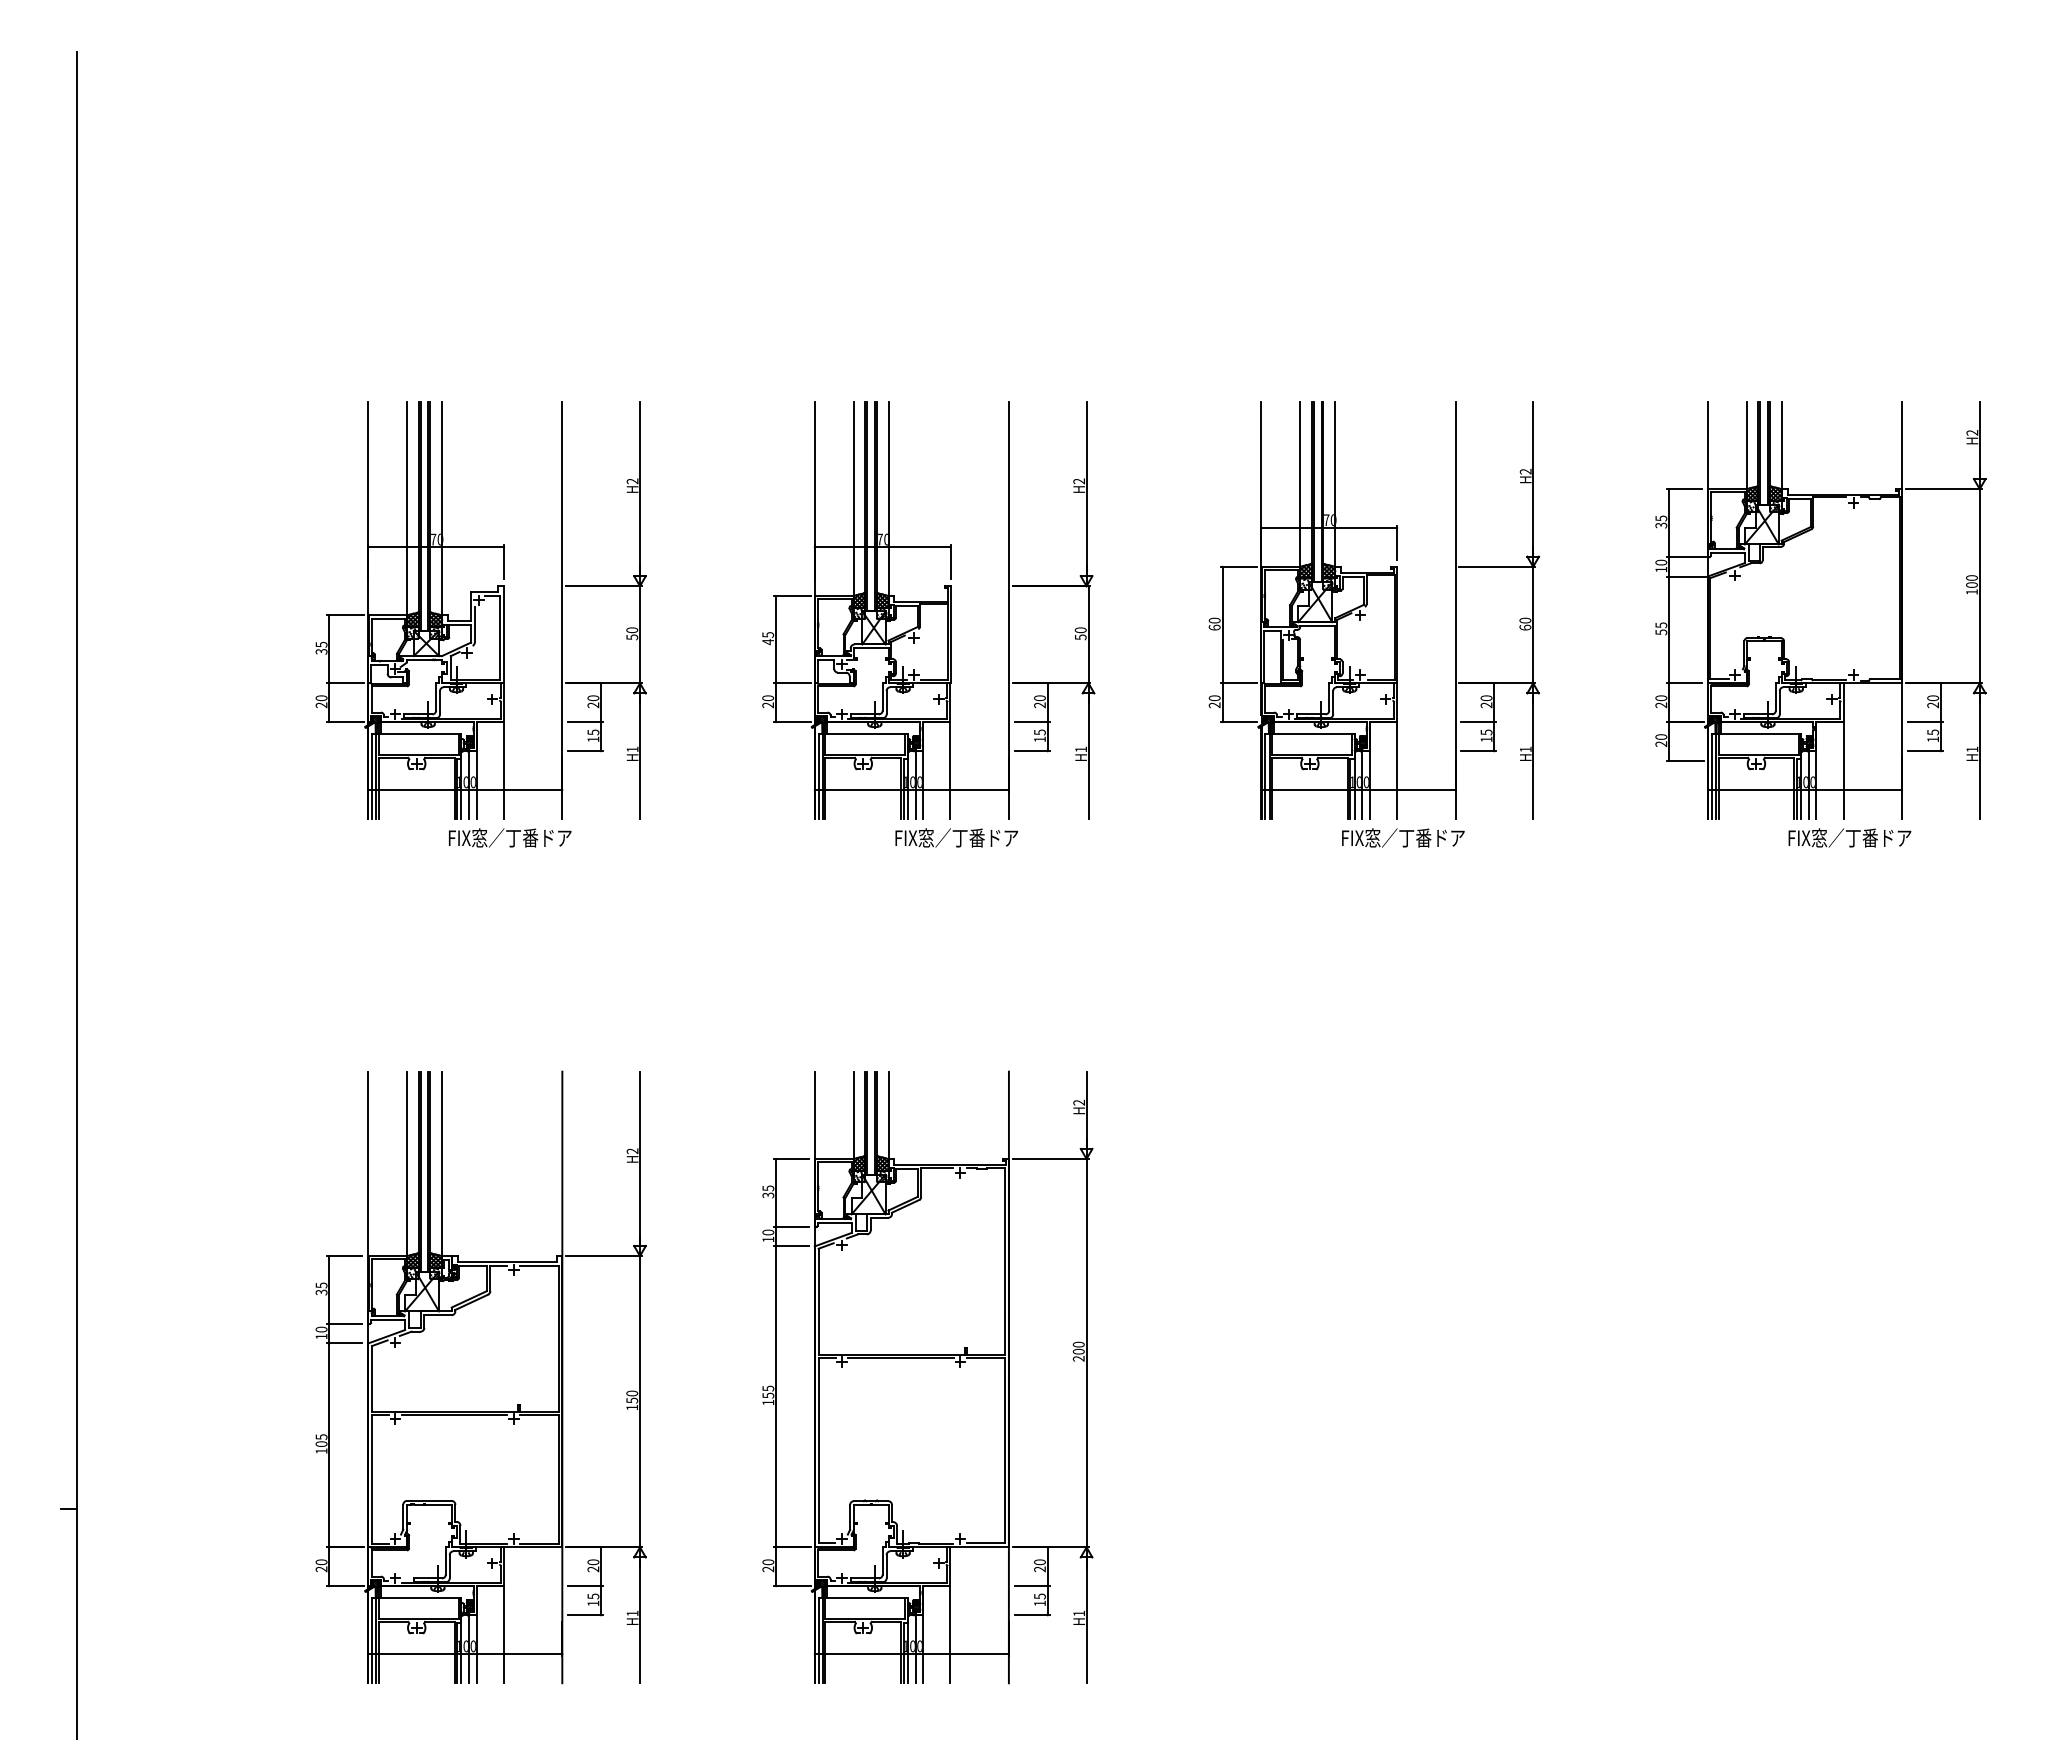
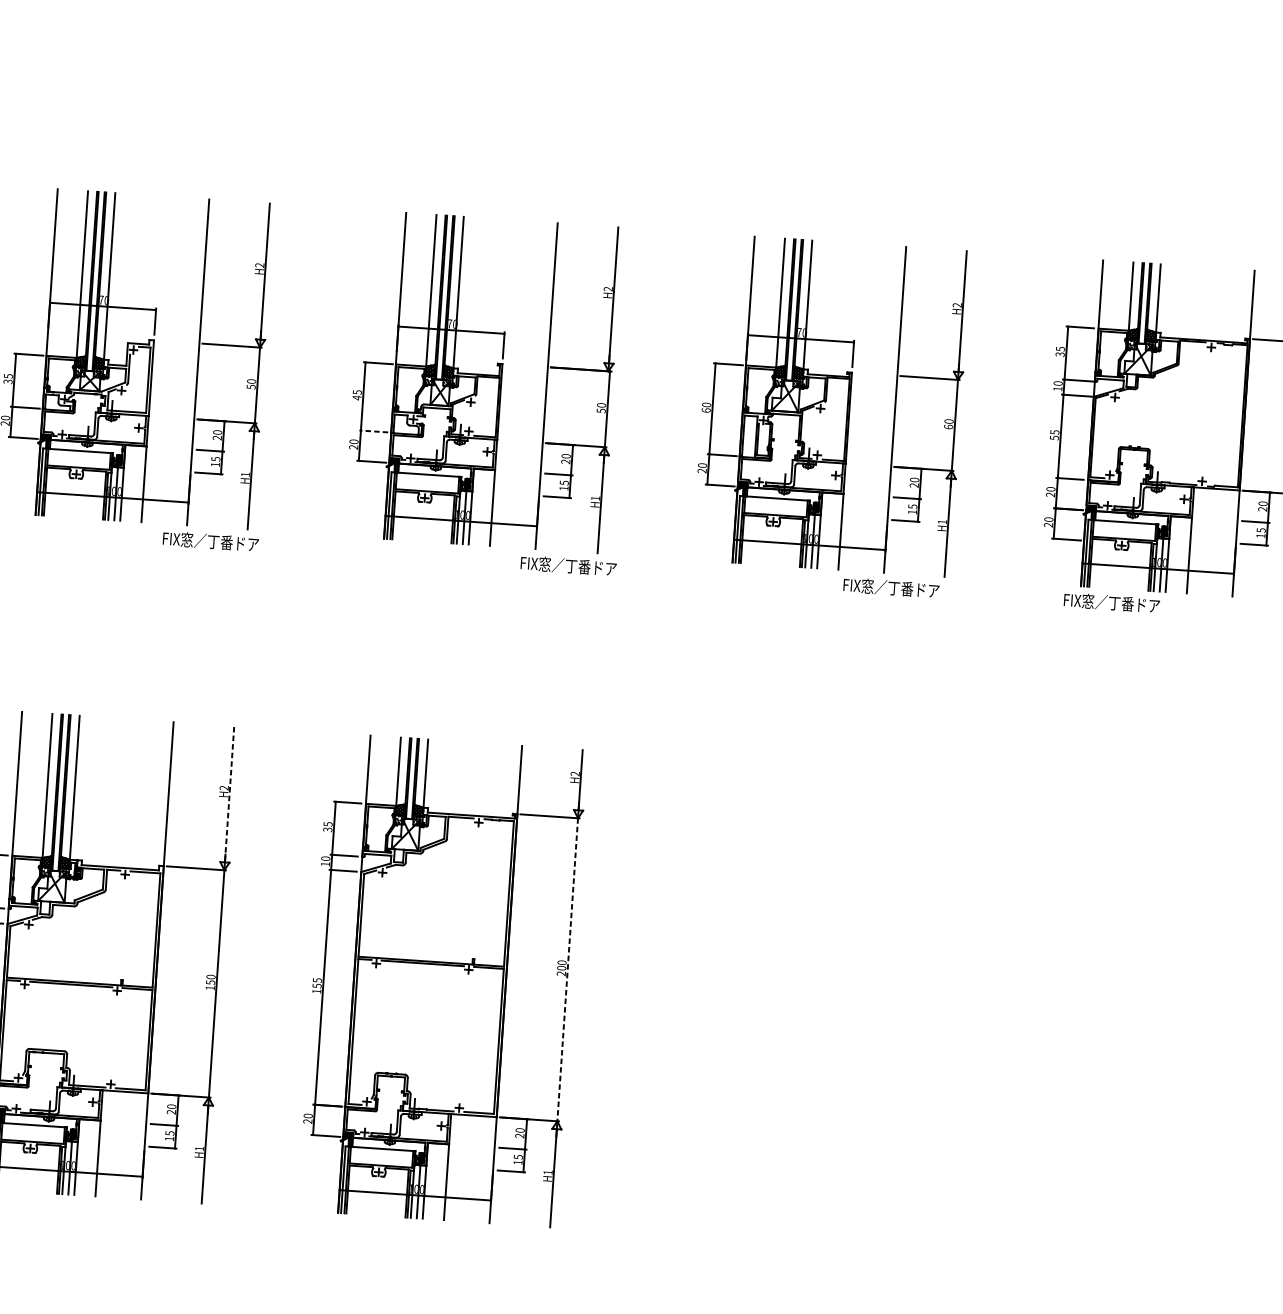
line: (791, 683) -> (373, 431), solid -> dashed
text: (510, 837) -> (211, 541), moved
text: (956, 837) -> (568, 565), moved
text: (1403, 837) -> (891, 587), moved
text: (1849, 837) -> (1111, 602), moved
line: (640, 1157) -> (230, 793), solid -> dashed
line: (1086, 1353) -> (567, 970), solid -> dashed

